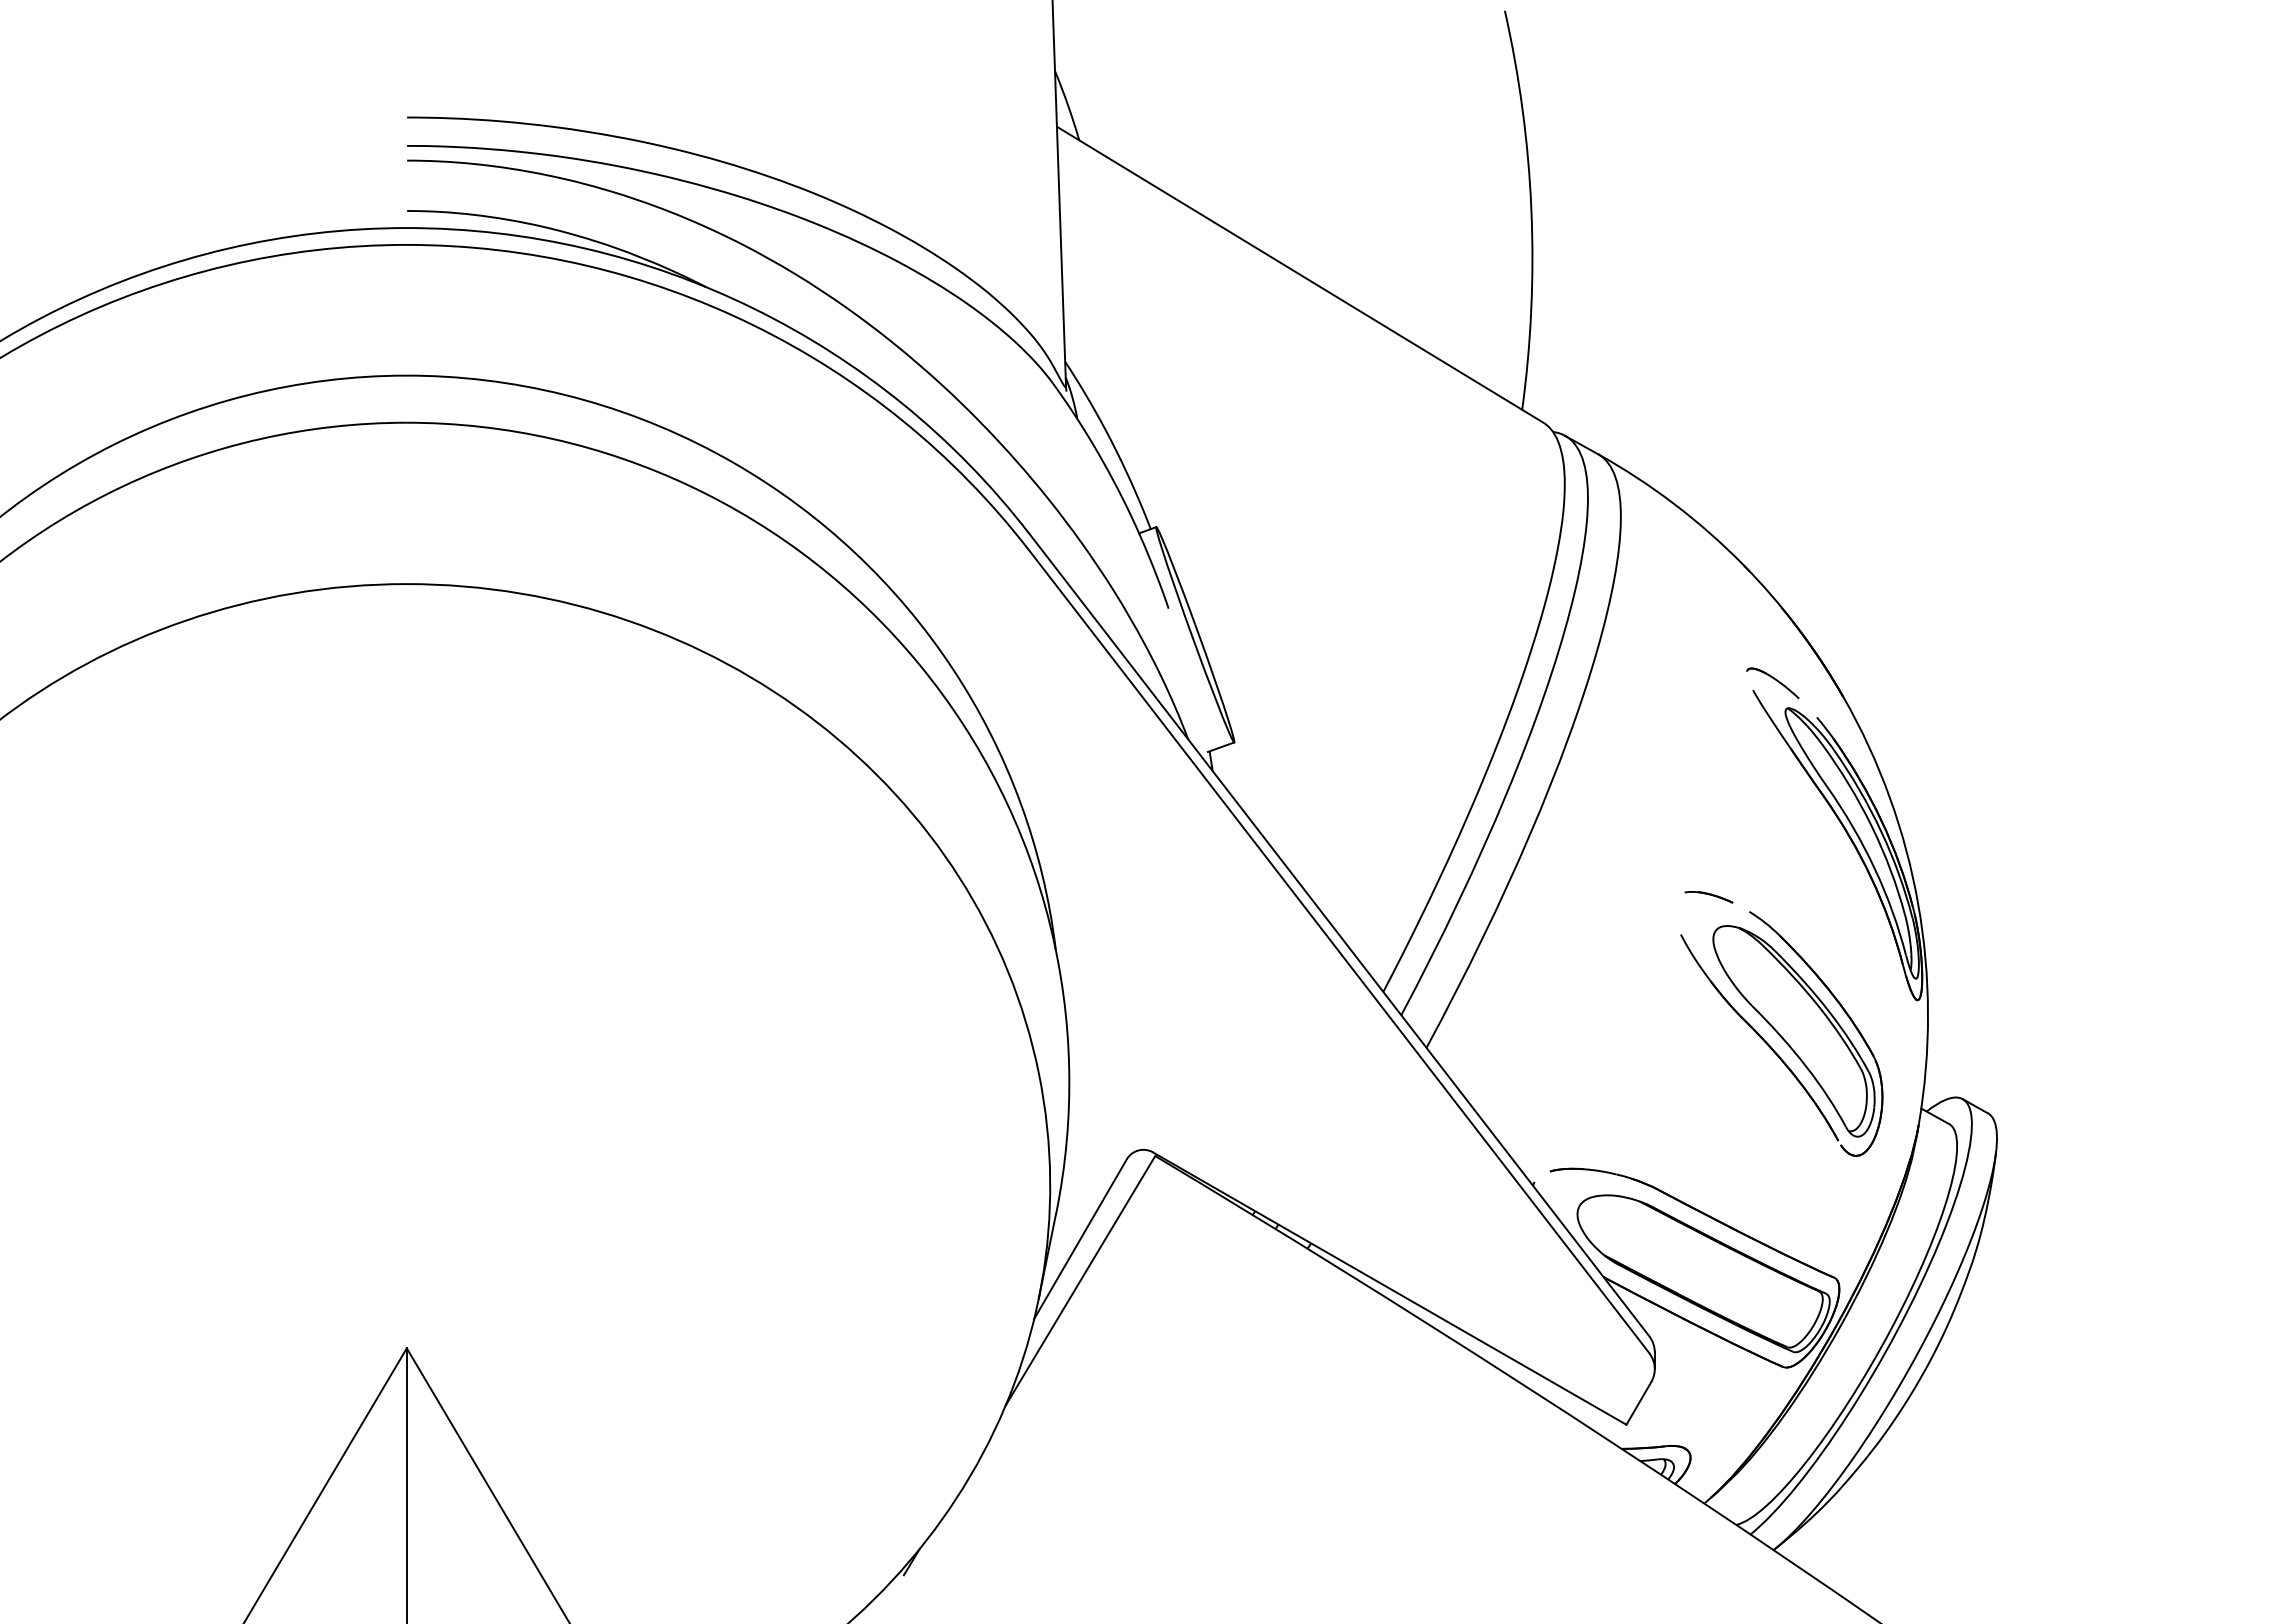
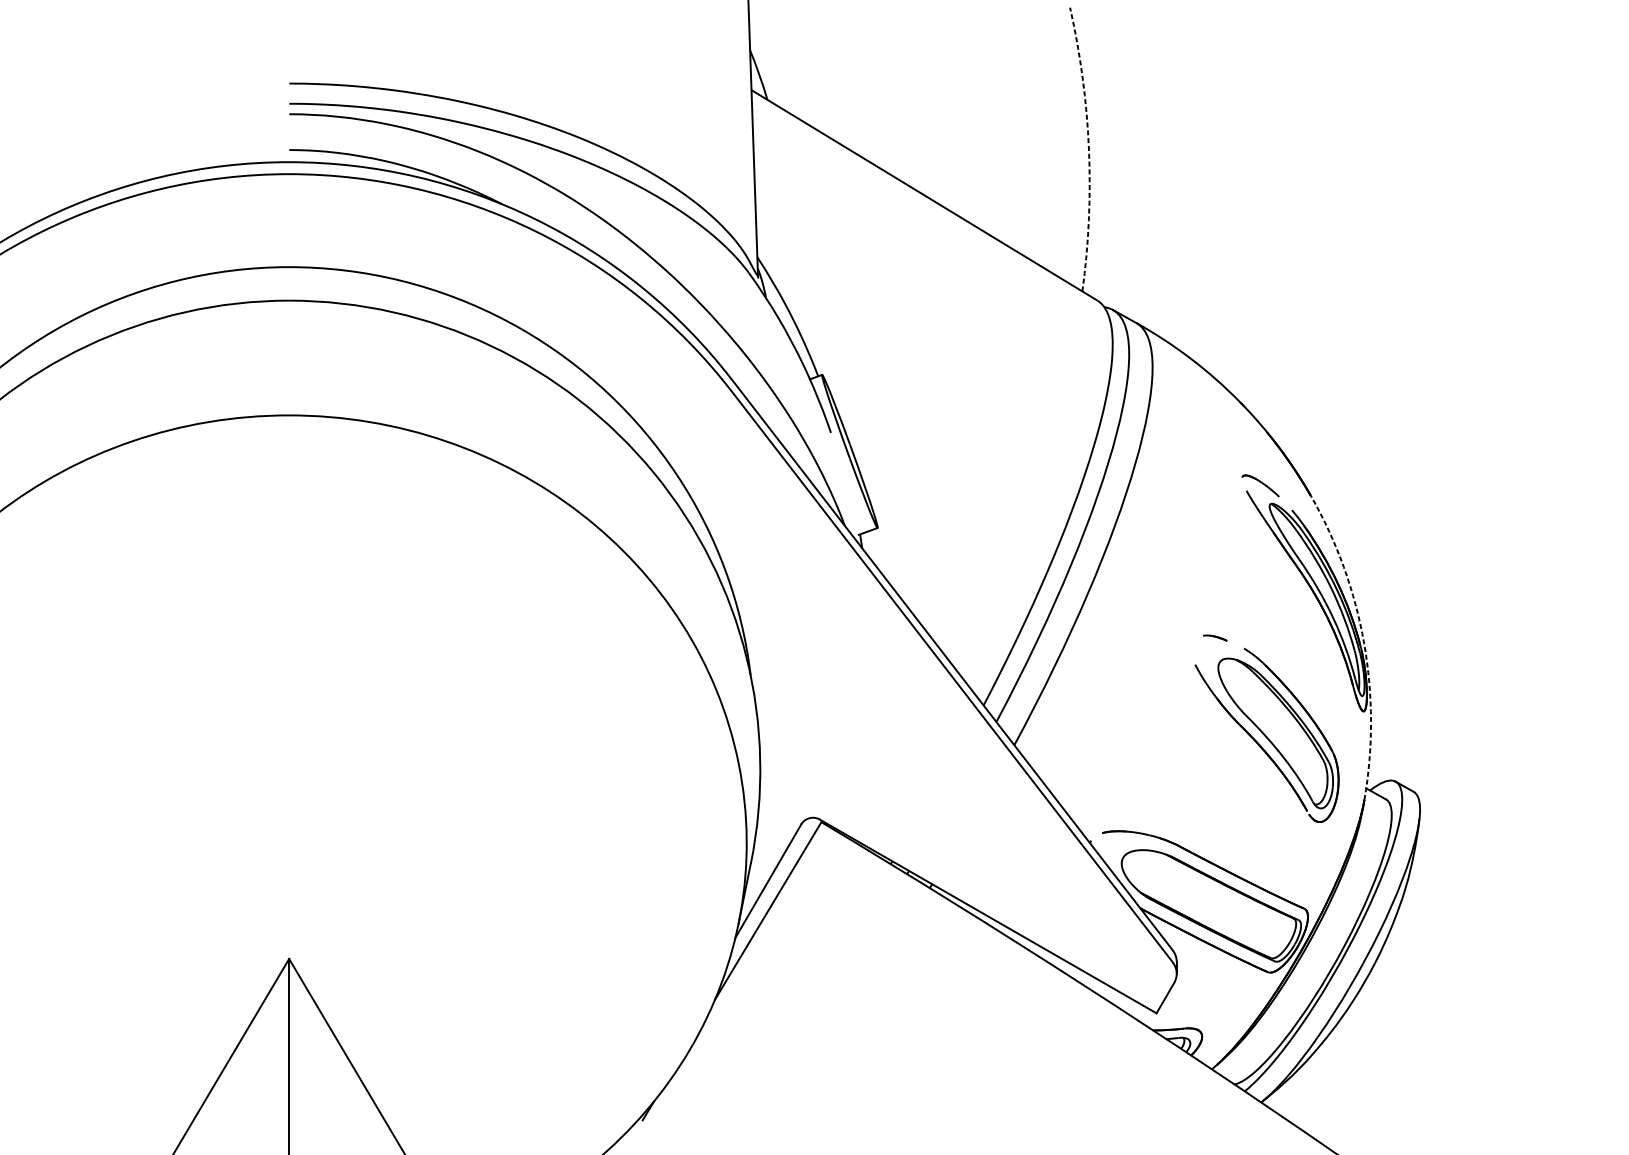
arc: (1531, 209) -> (1089, 149), solid -> dashed
part: (1708, 897) -> (1214, 638), size x0.7
arc: (1918, 904) -> (1364, 643), solid -> dashed

